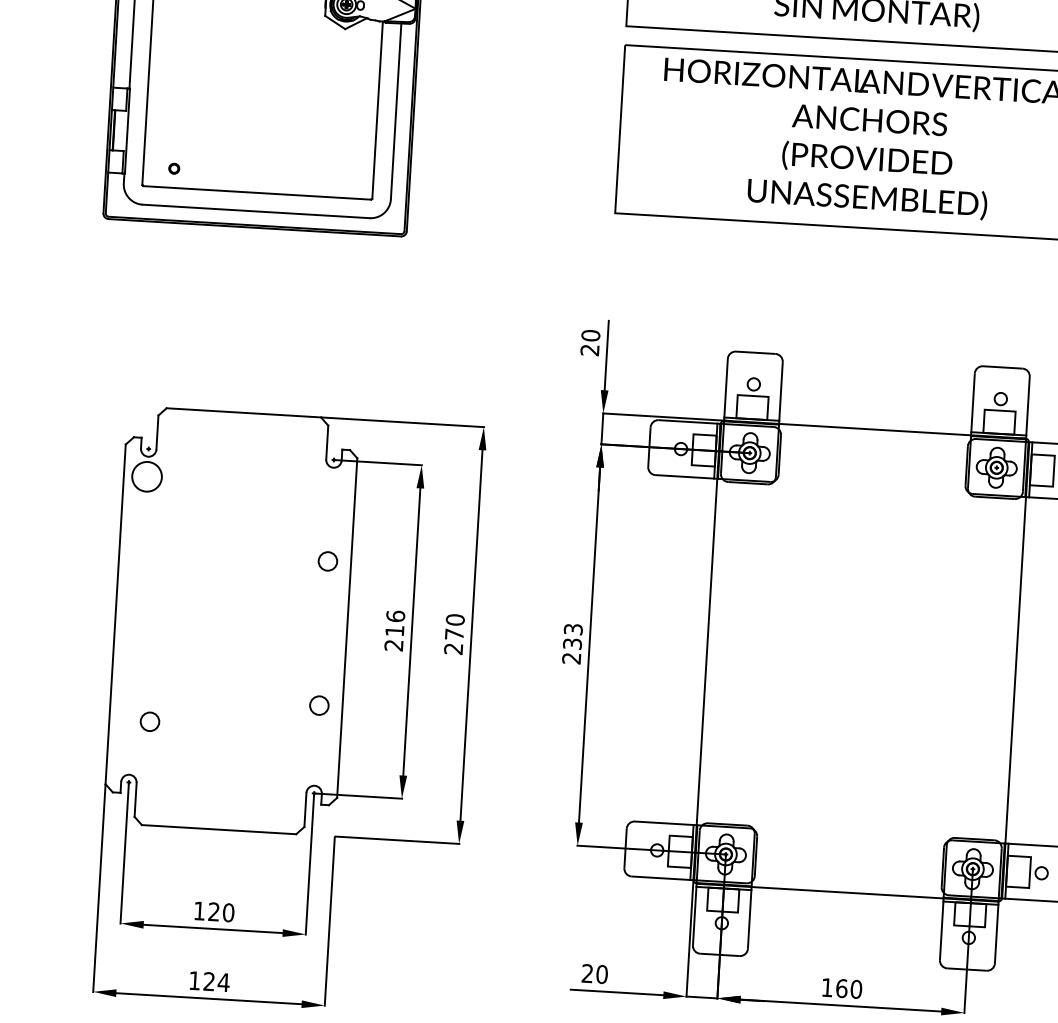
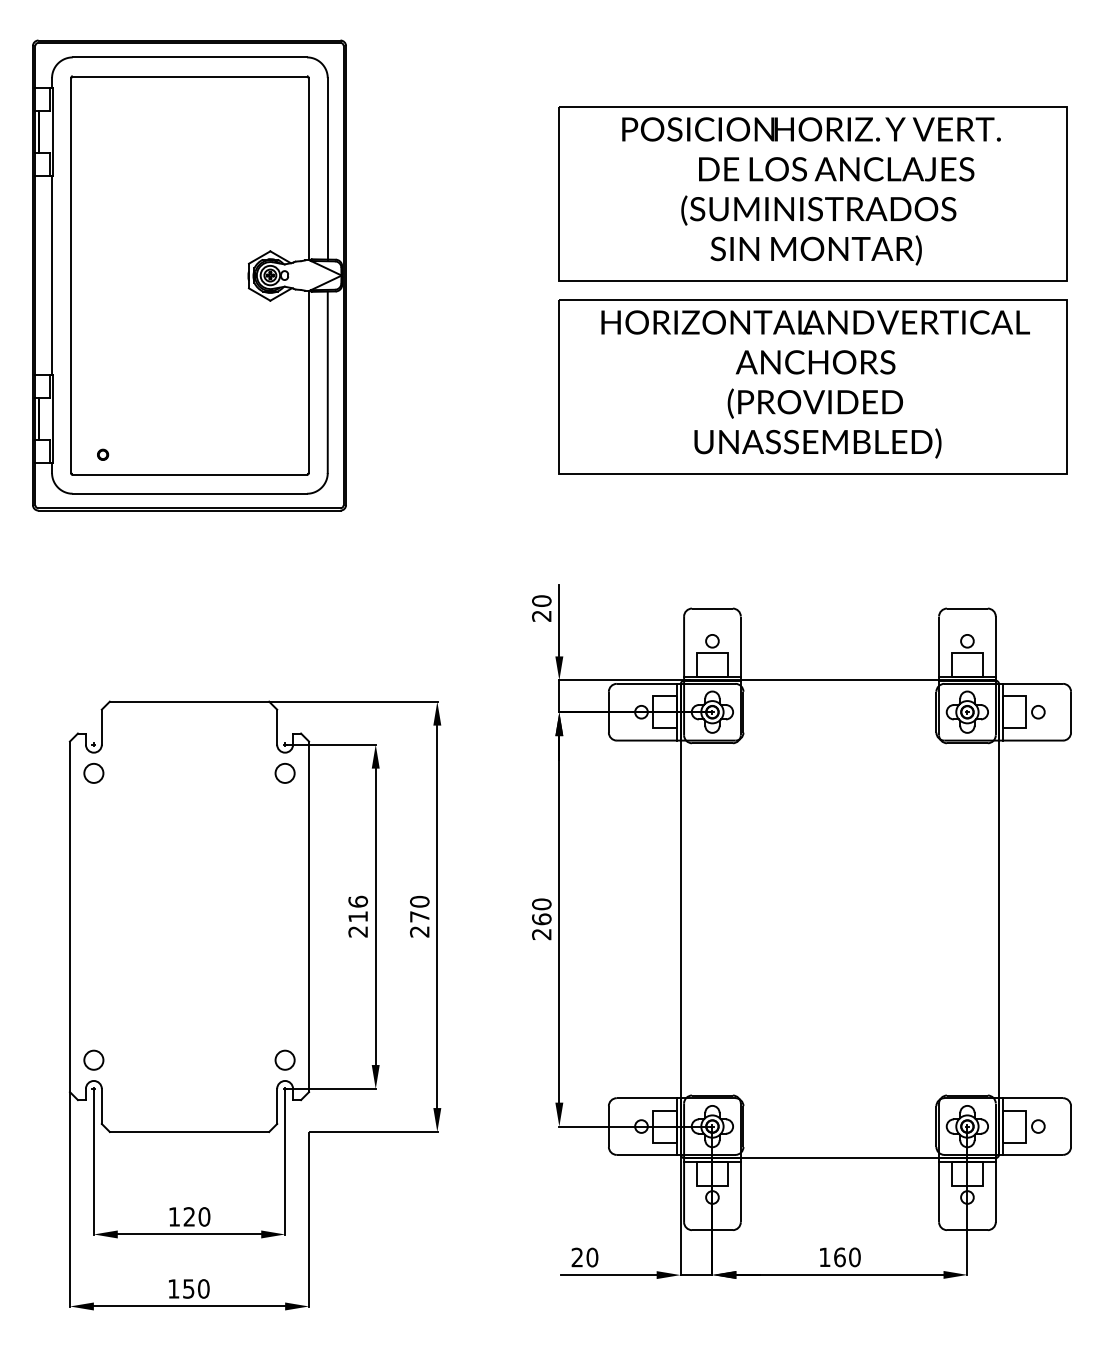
circle: (146, 475) -> (93, 772), size x0.62
circle: (327, 561) -> (284, 773), moved
text: (572, 636) -> (541, 911), 233 -> 260
circle: (318, 704) -> (284, 1059), moved
circle: (149, 721) -> (93, 1059), moved
text: (216, 981) -> (196, 1288), 124 -> 150

